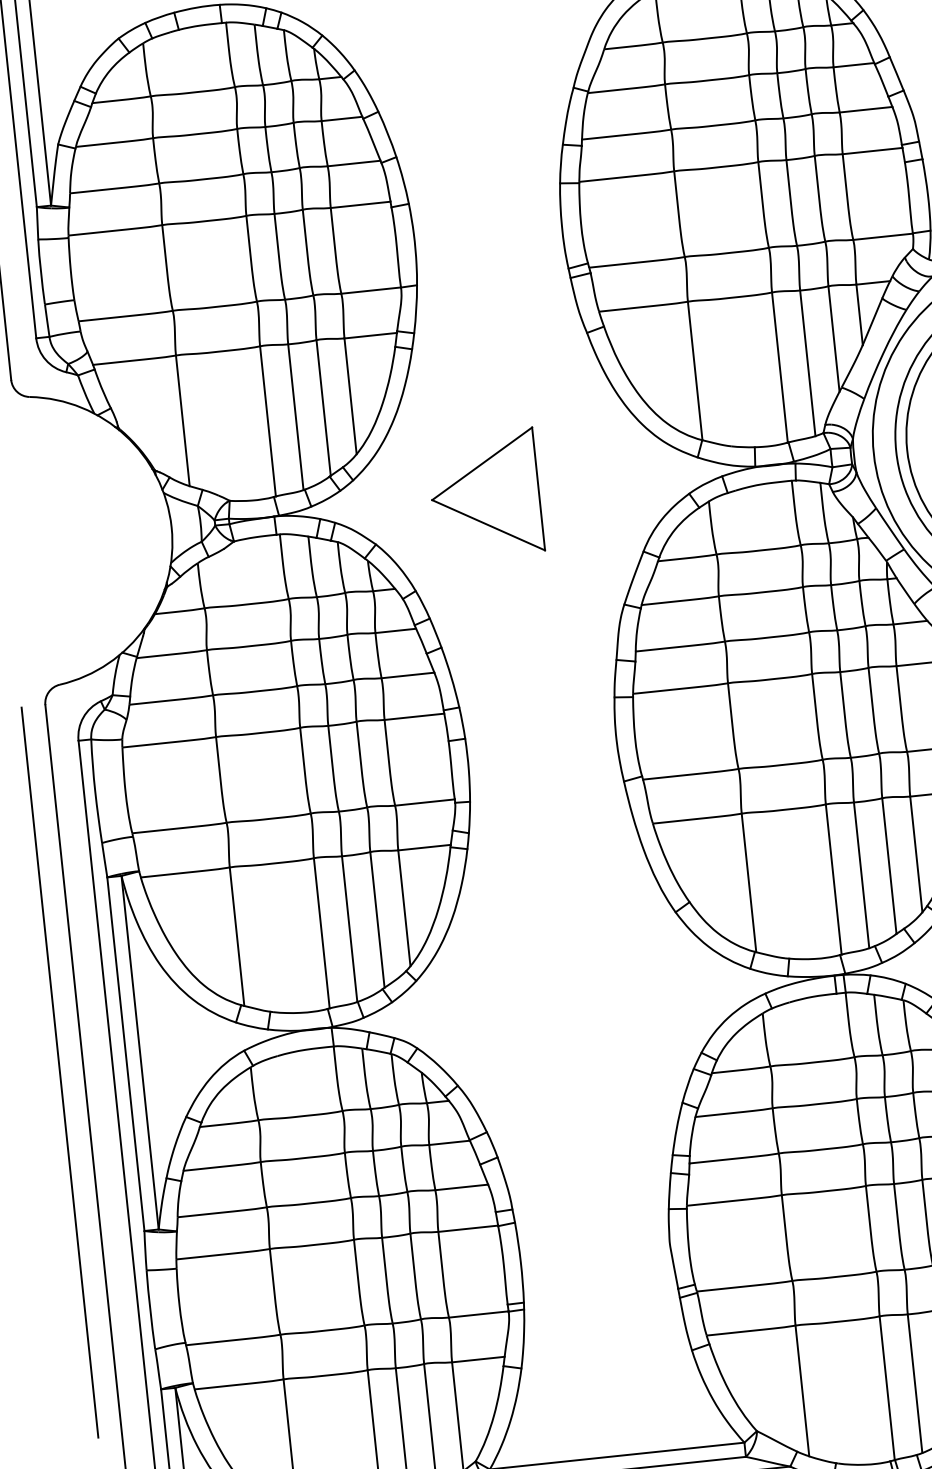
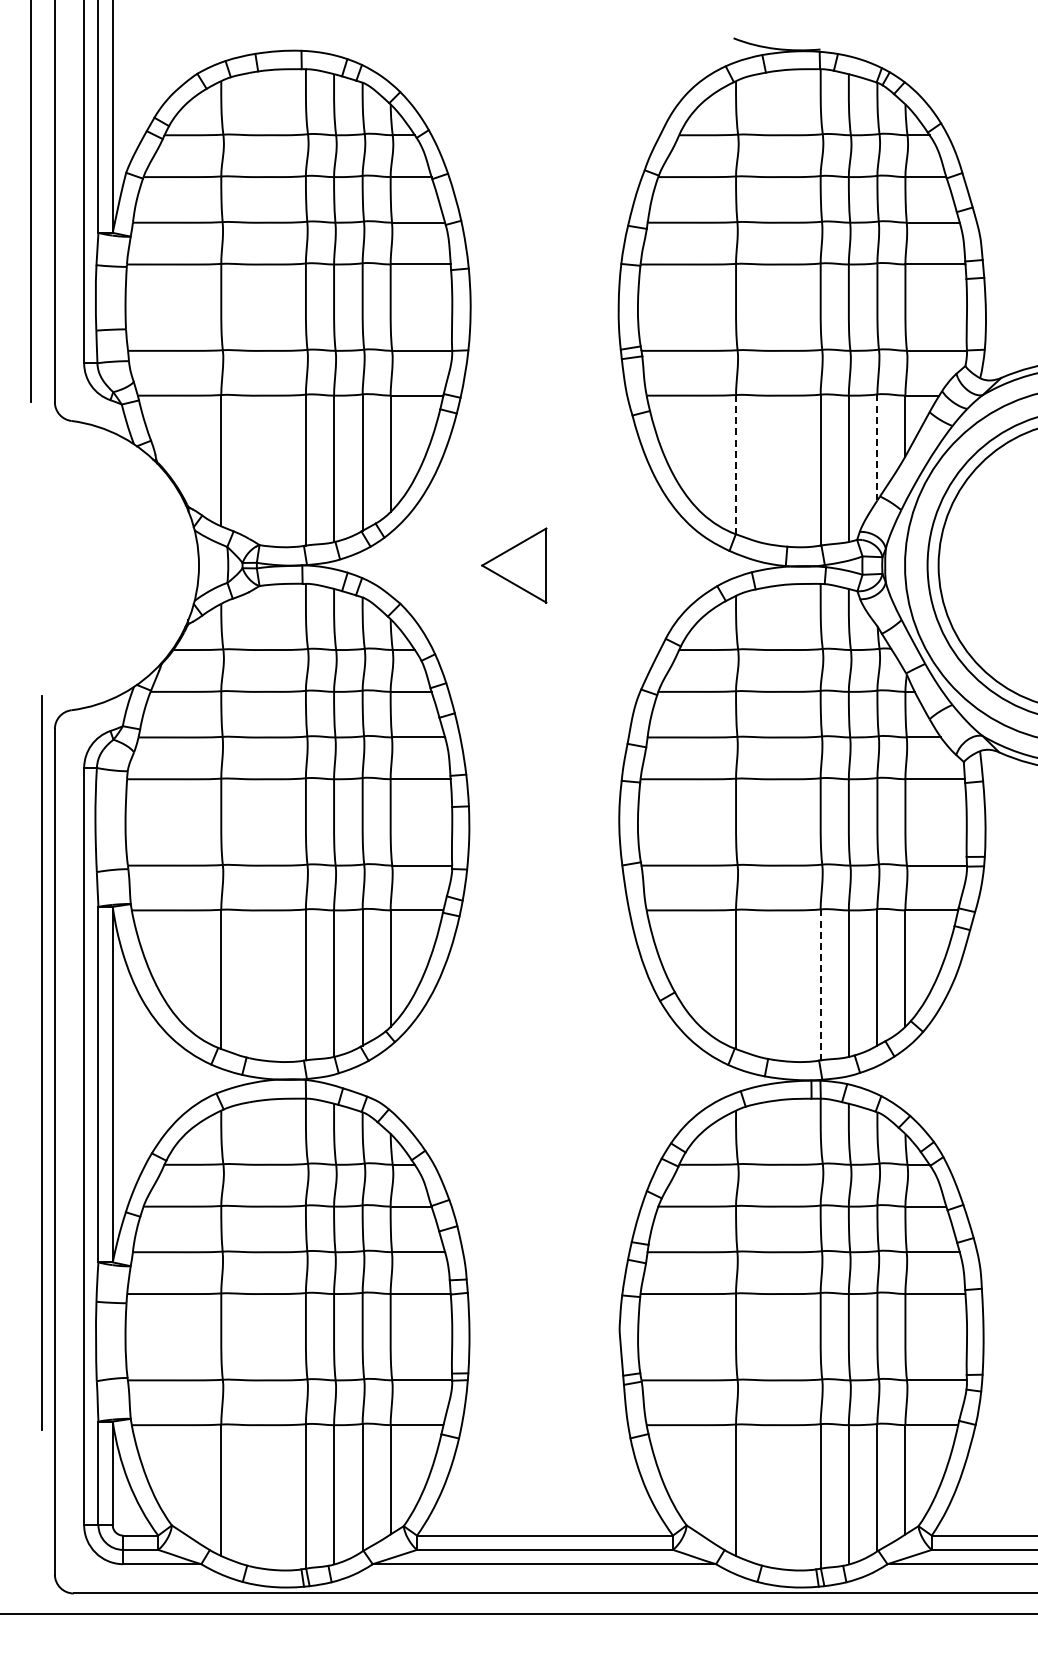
line: (834, 339) -> (877, 447), solid -> dashed
line: (695, 370) -> (736, 464), solid -> dashed
part: (484, 494) -> (513, 565), size x0.6
line: (833, 880) -> (820, 985), solid -> dashed
line: (59, 1072) -> (41, 1062), moved

